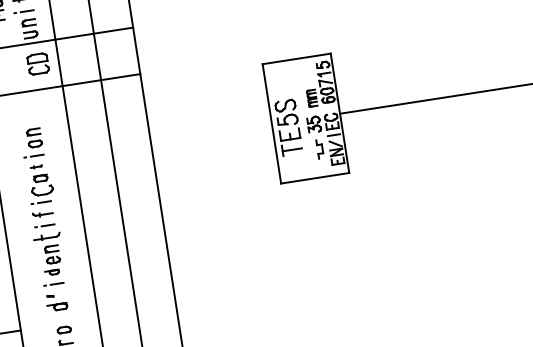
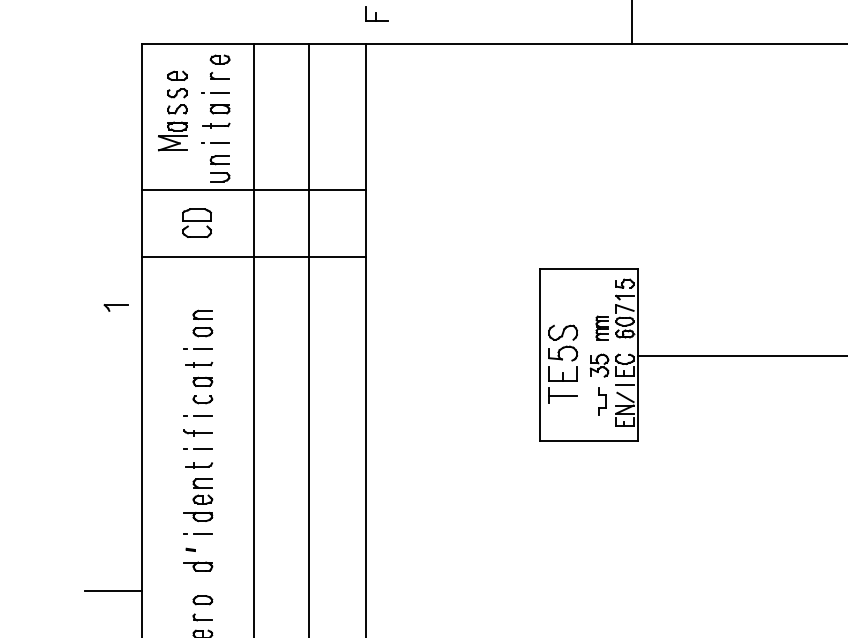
part: (37, 63) -> (196, 222), moved
part: (36, 166) -> (199, 364), size x1.67
part: (42, 190) -> (202, 399), size x0.62
part: (46, 236) -> (198, 465), size x0.71
part: (52, 272) -> (198, 516), size x1.43

